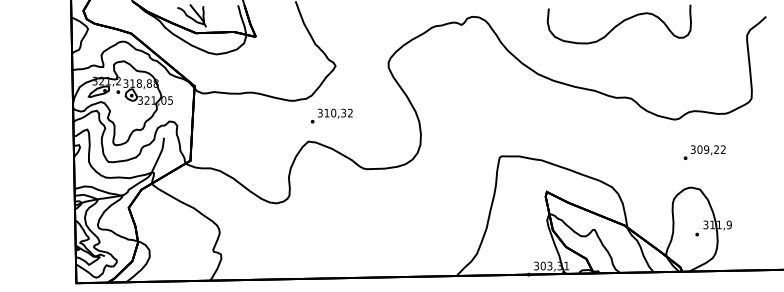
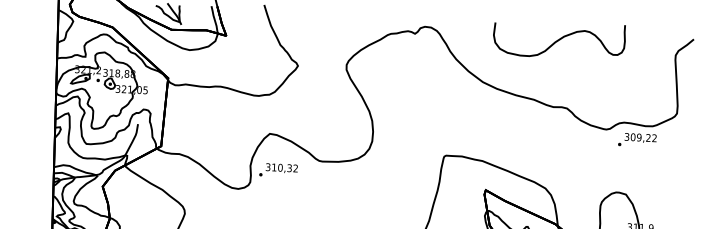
text: (331, 115) -> (278, 169), moved
text: (704, 152) -> (637, 140), moved

